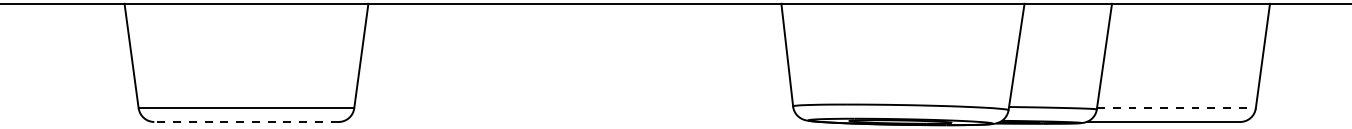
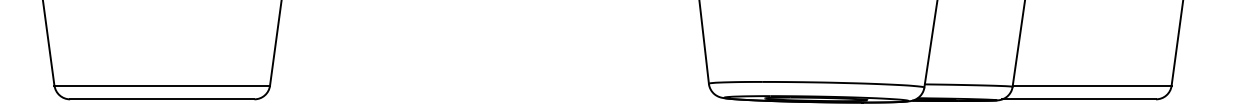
line: (1176, 108) -> (1092, 85), dashed -> solid
line: (245, 121) -> (161, 98), dashed -> solid

